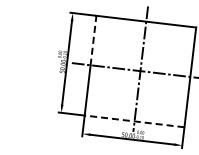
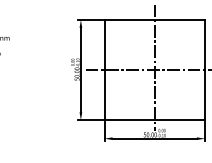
line: (93, 40) -> (104, 44), dashed -> solid
line: (134, 121) -> (154, 120), dashed -> solid

